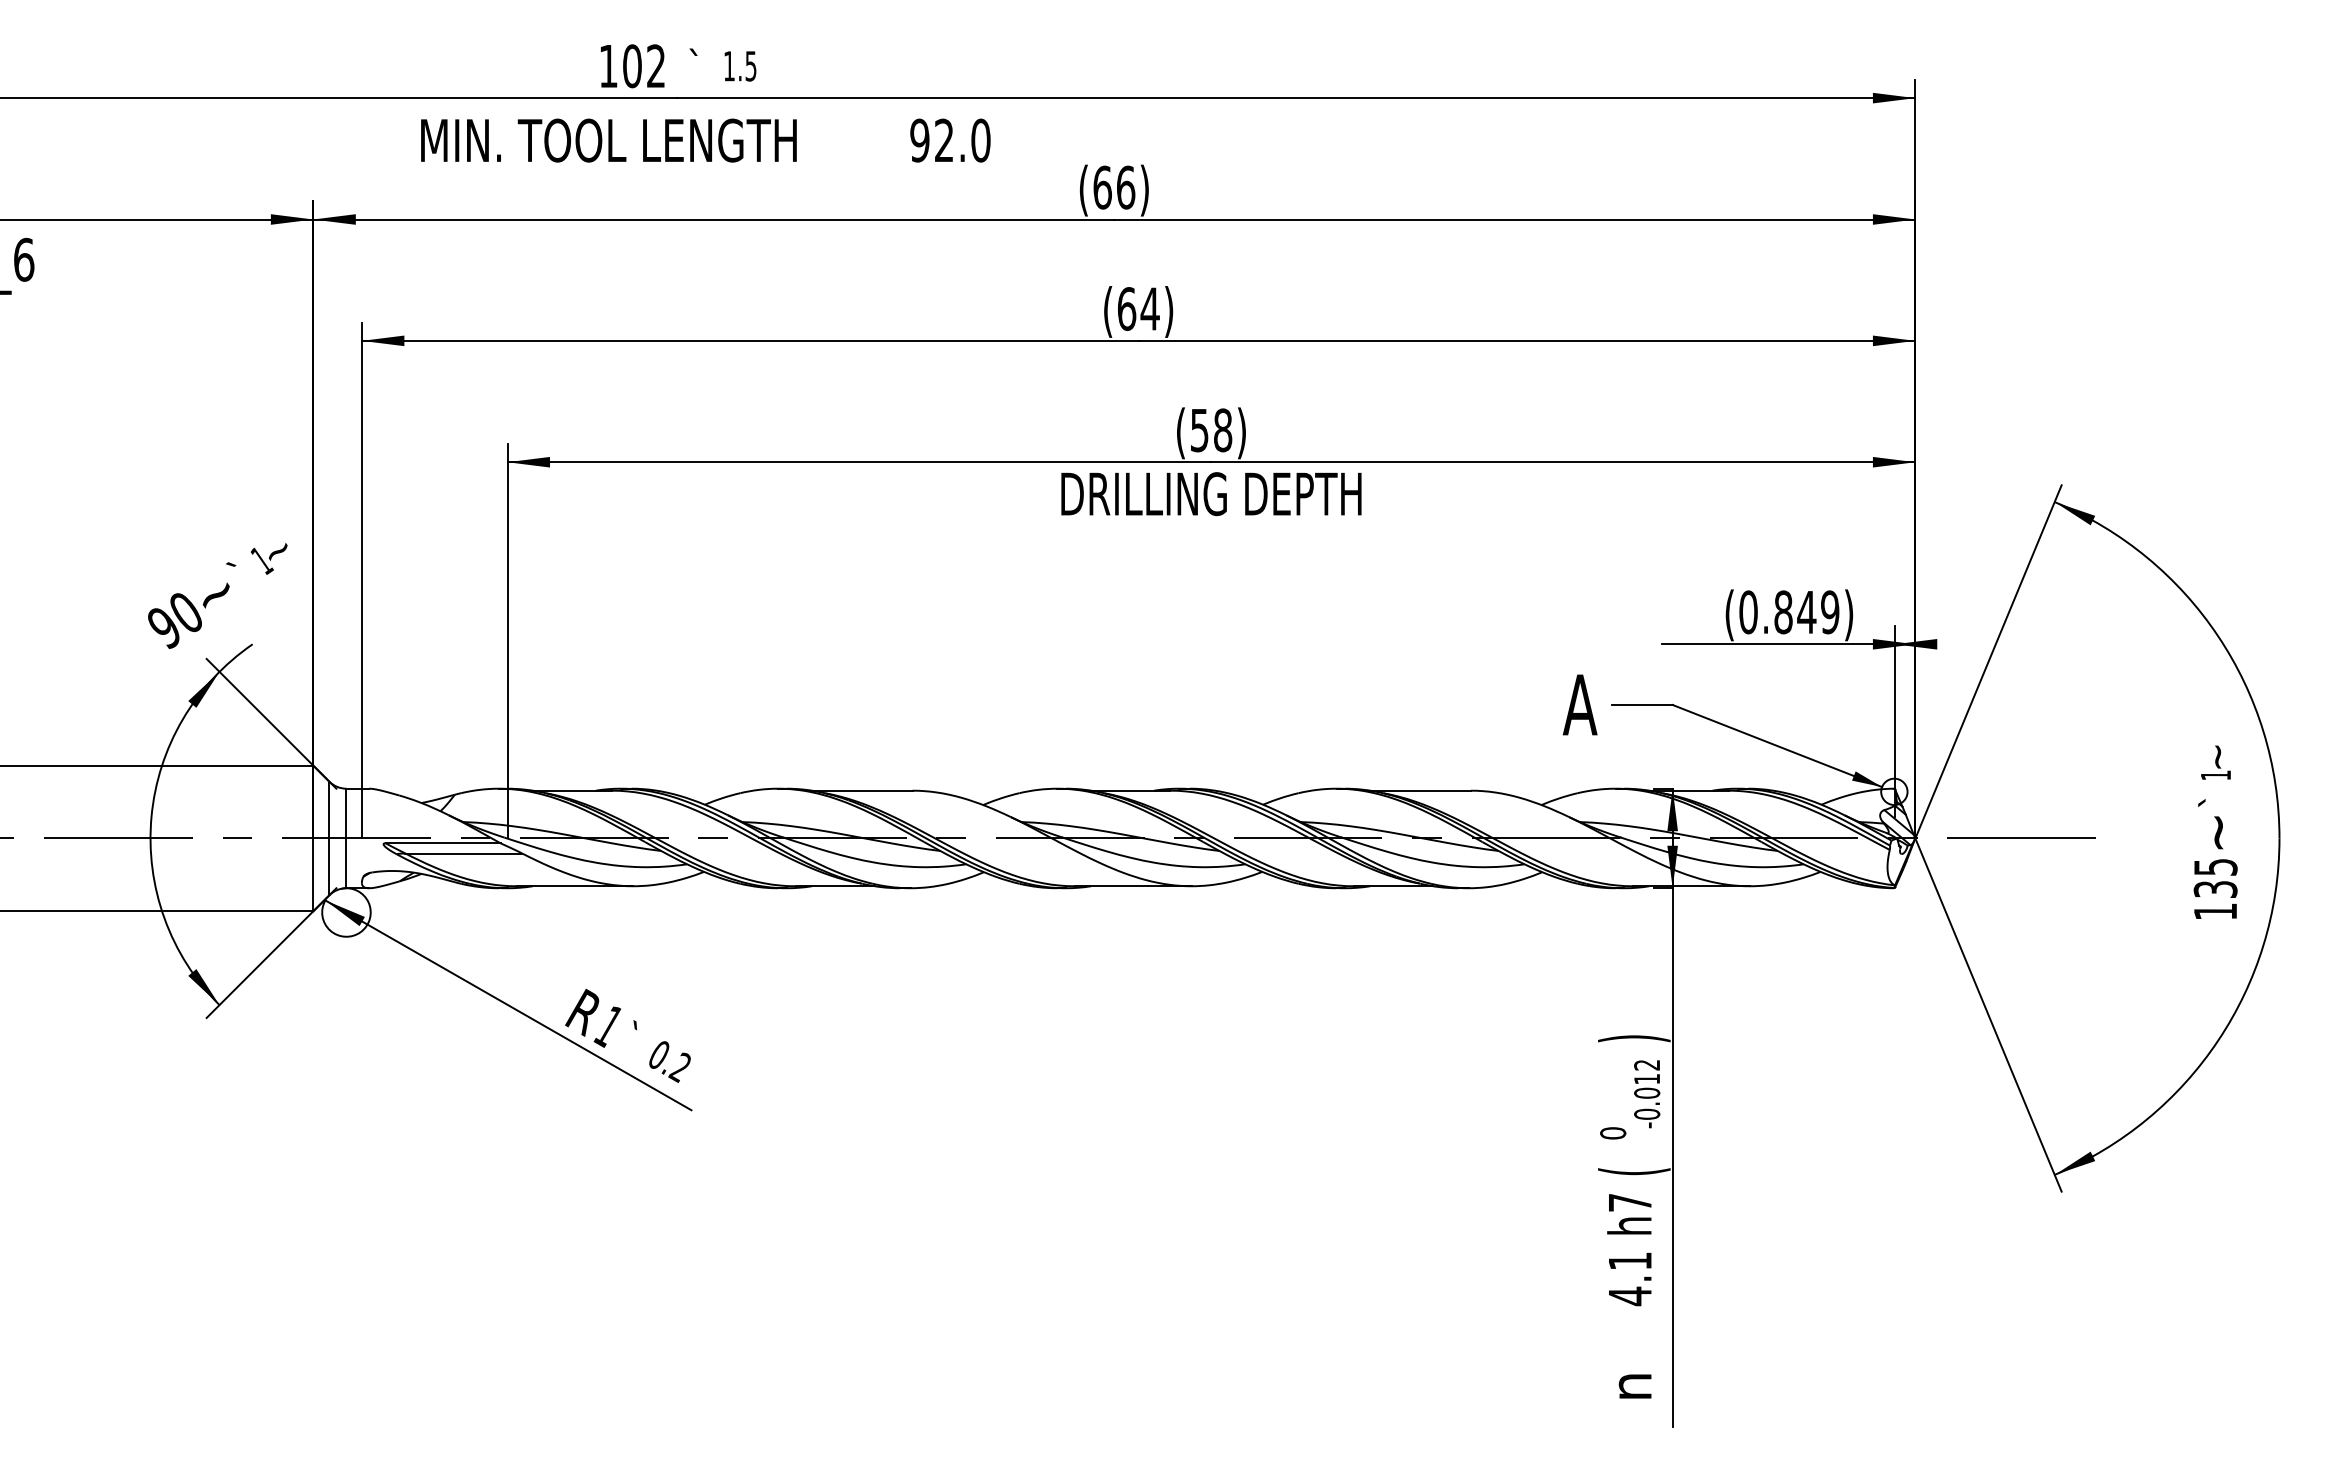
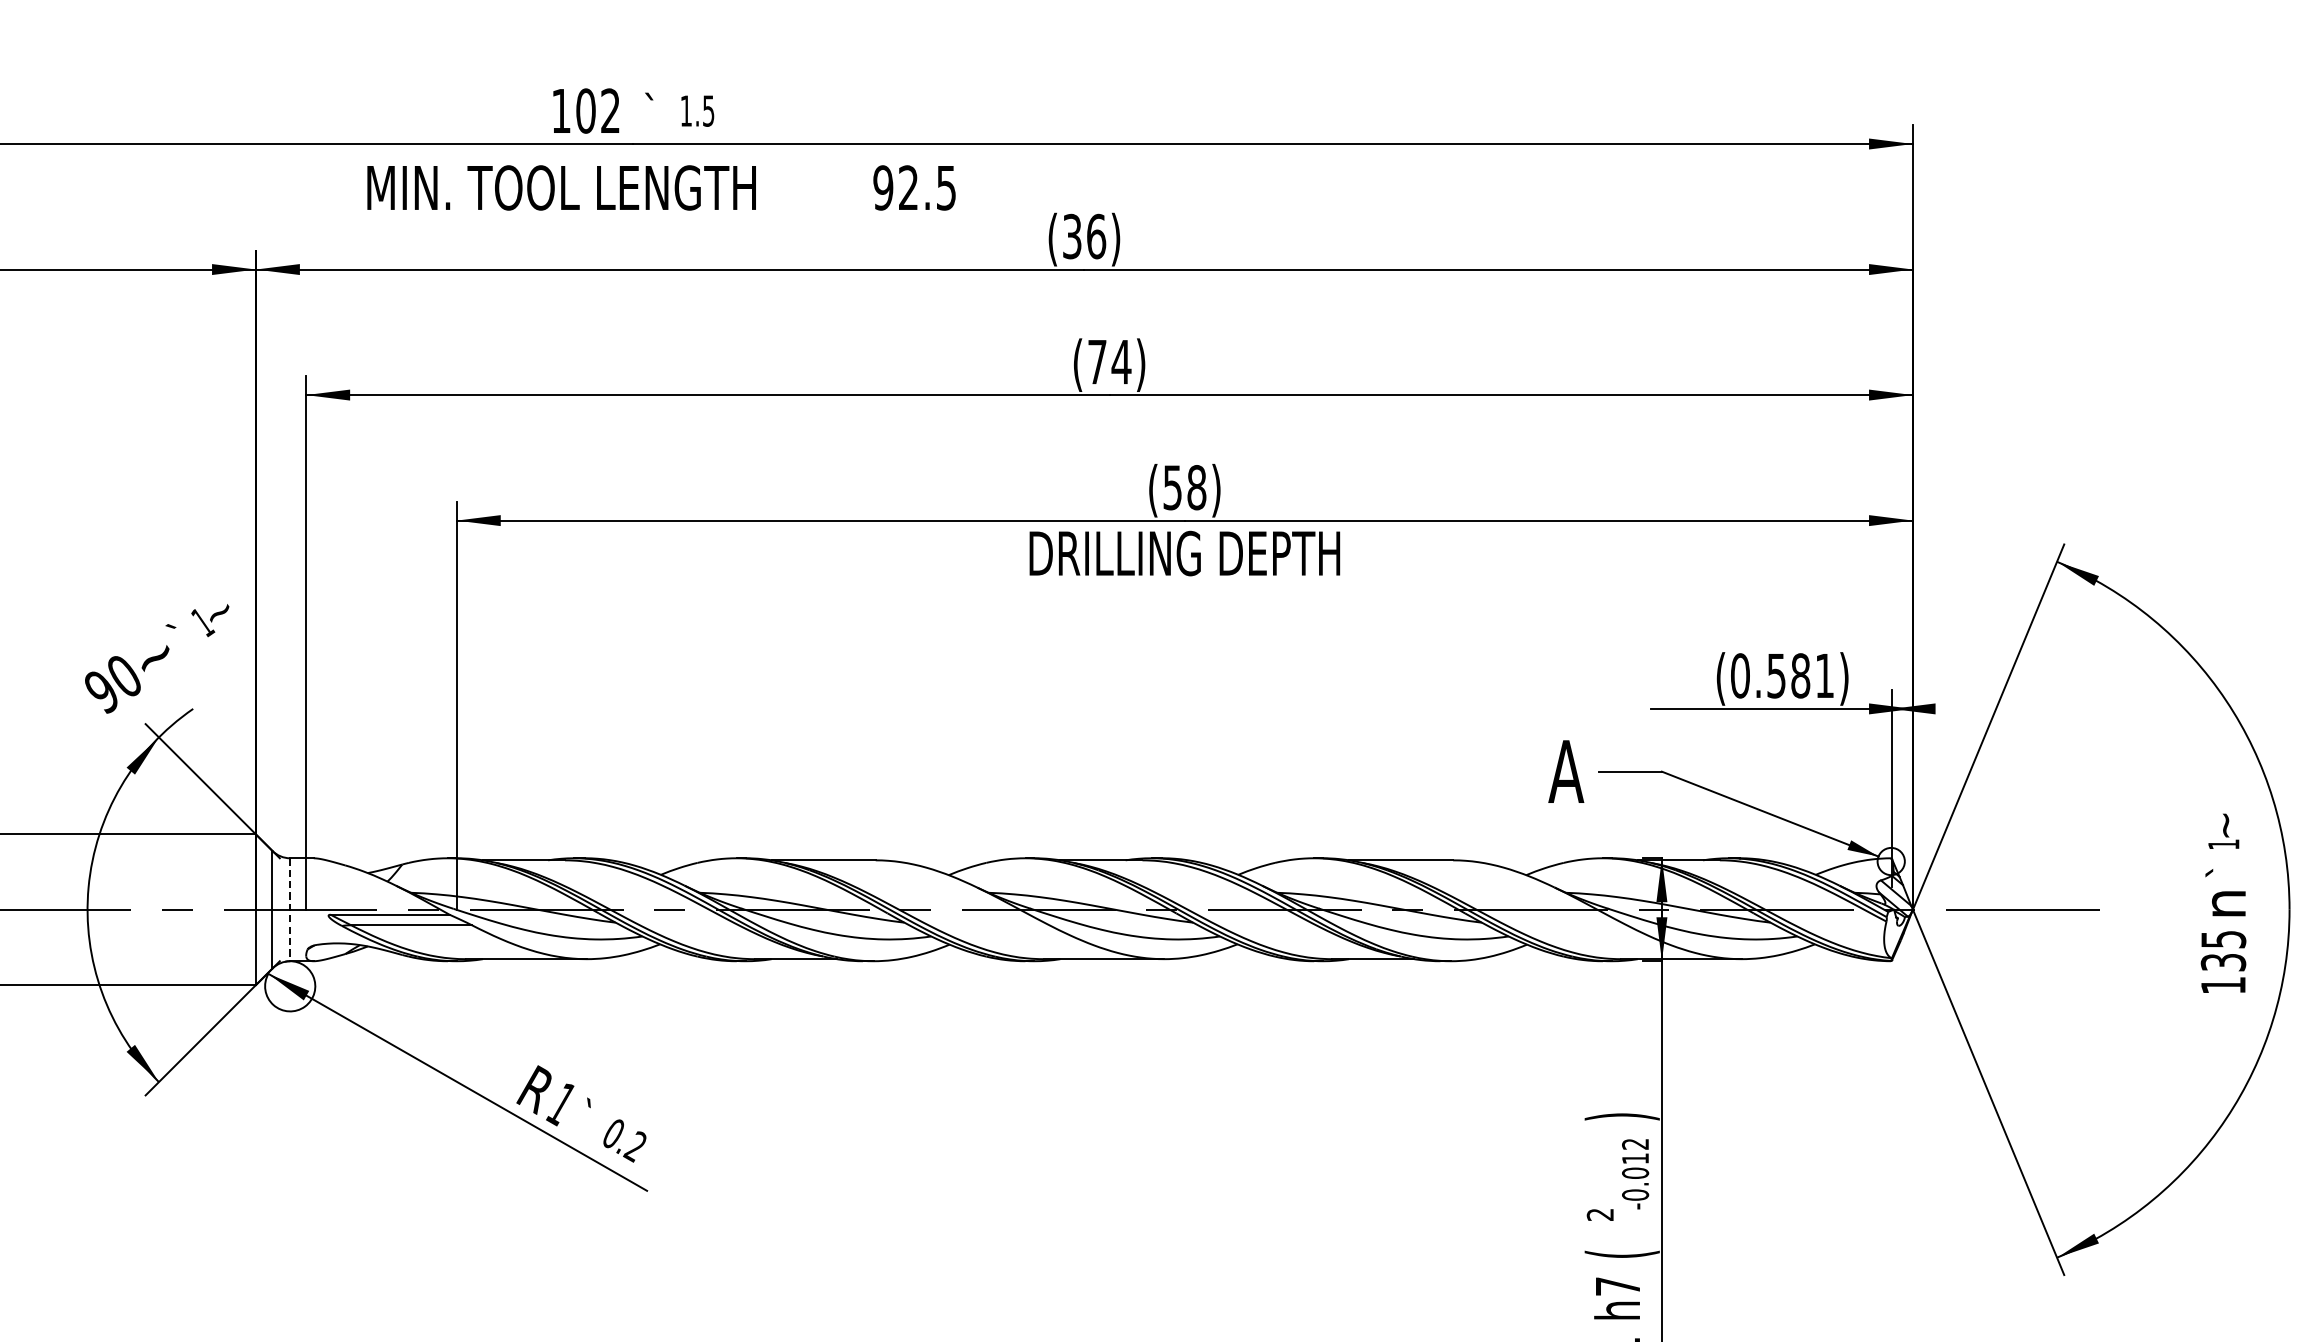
text: (980, 140) -> (946, 187), 92.0 -> 92.5
text: (1102, 187) -> (1072, 236), (66) -> (36)
text: (1126, 308) -> (1097, 361), (64) -> (74)
text: (1806, 612) -> (1800, 676), (0.849) -> (0.581)
text: (2220, 832) -> (2228, 903), ~ -> n
line: (346, 838) -> (290, 909), solid -> dashed
text: (1613, 1133) -> (1600, 1214), 0 -> 2

